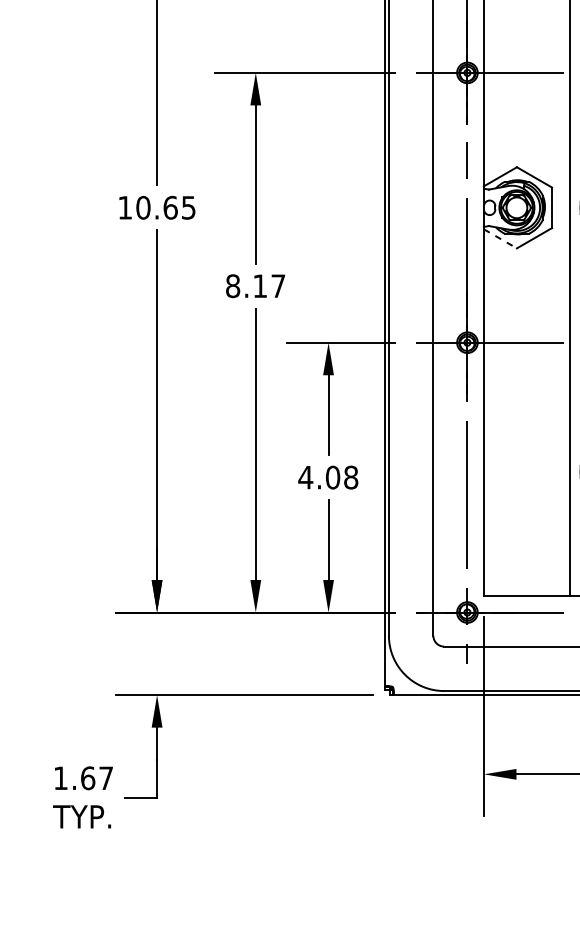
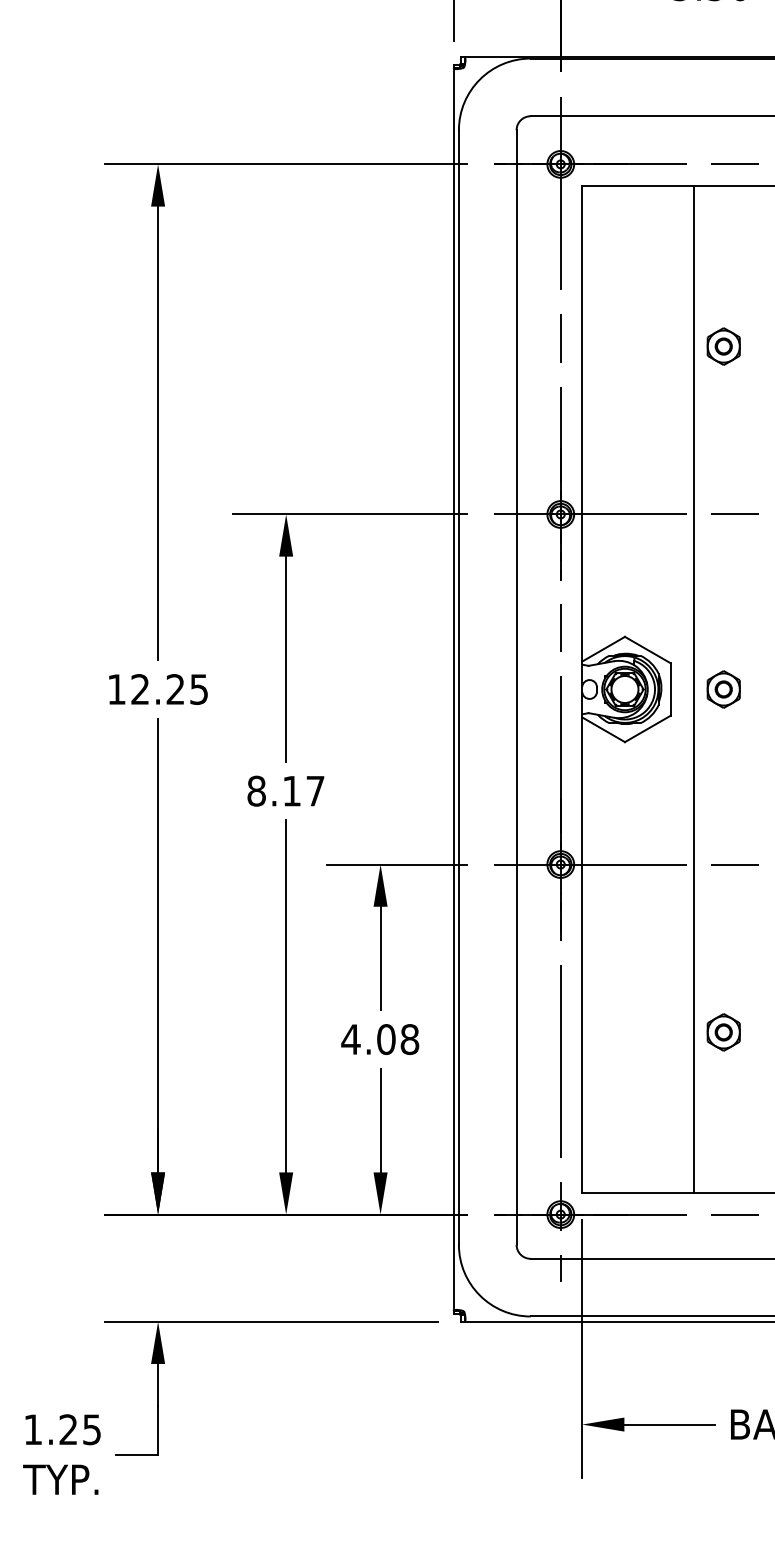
text: (157, 207) -> (158, 689), 10.65 -> 12.25
line: (500, 238) -> (603, 729), dashed -> solid
text: (96, 778) -> (79, 1429), 1.67 -> 1.25

